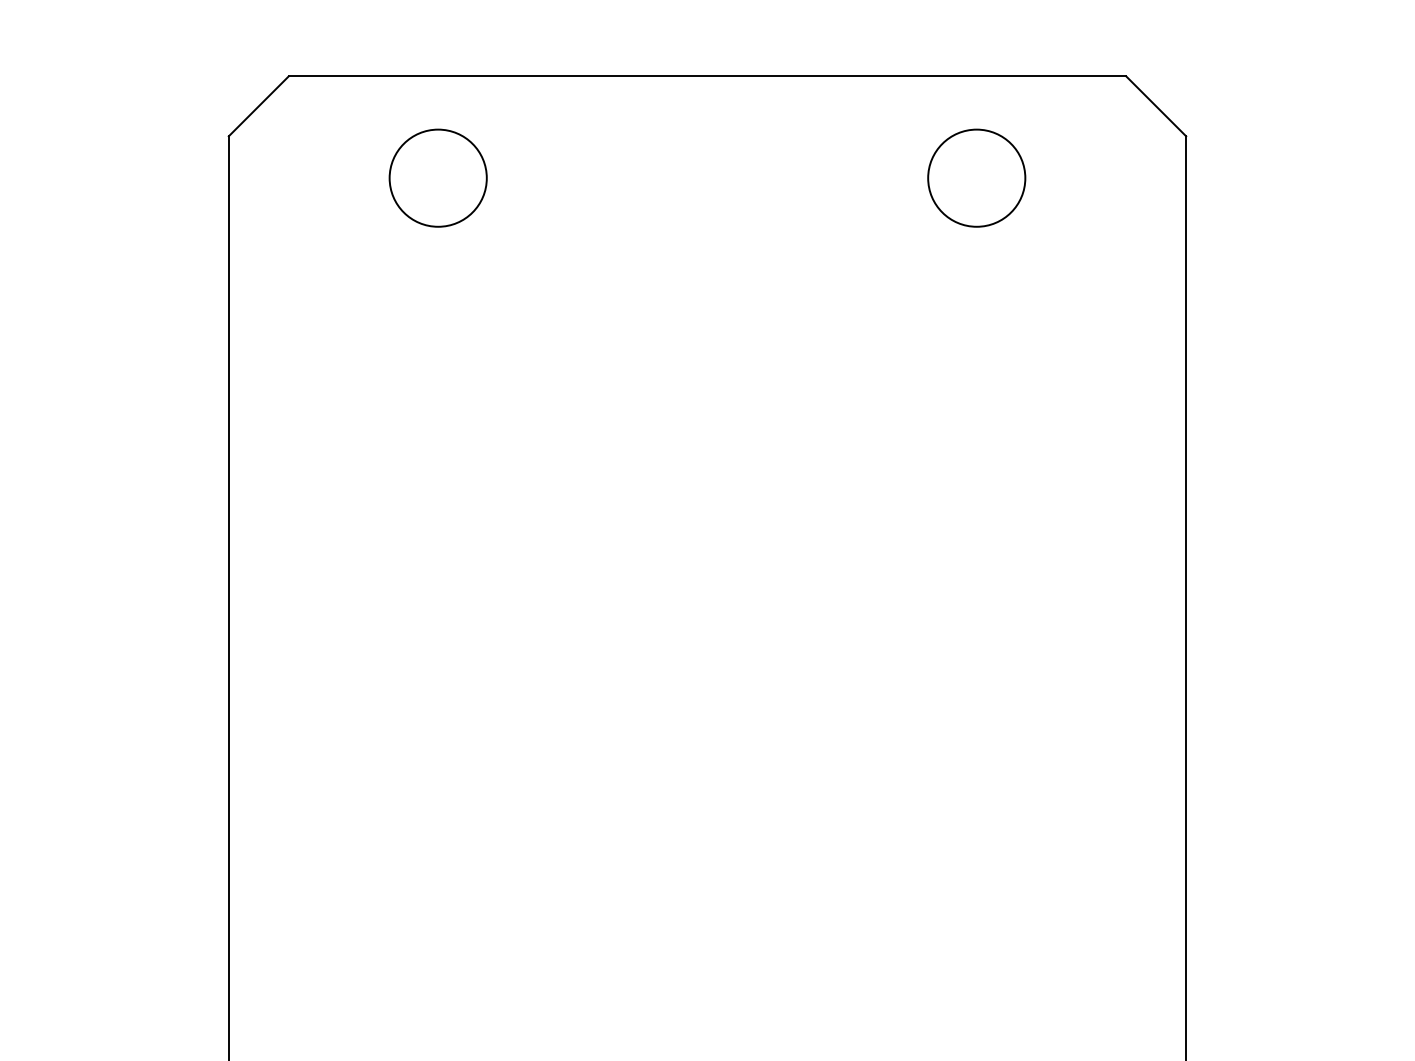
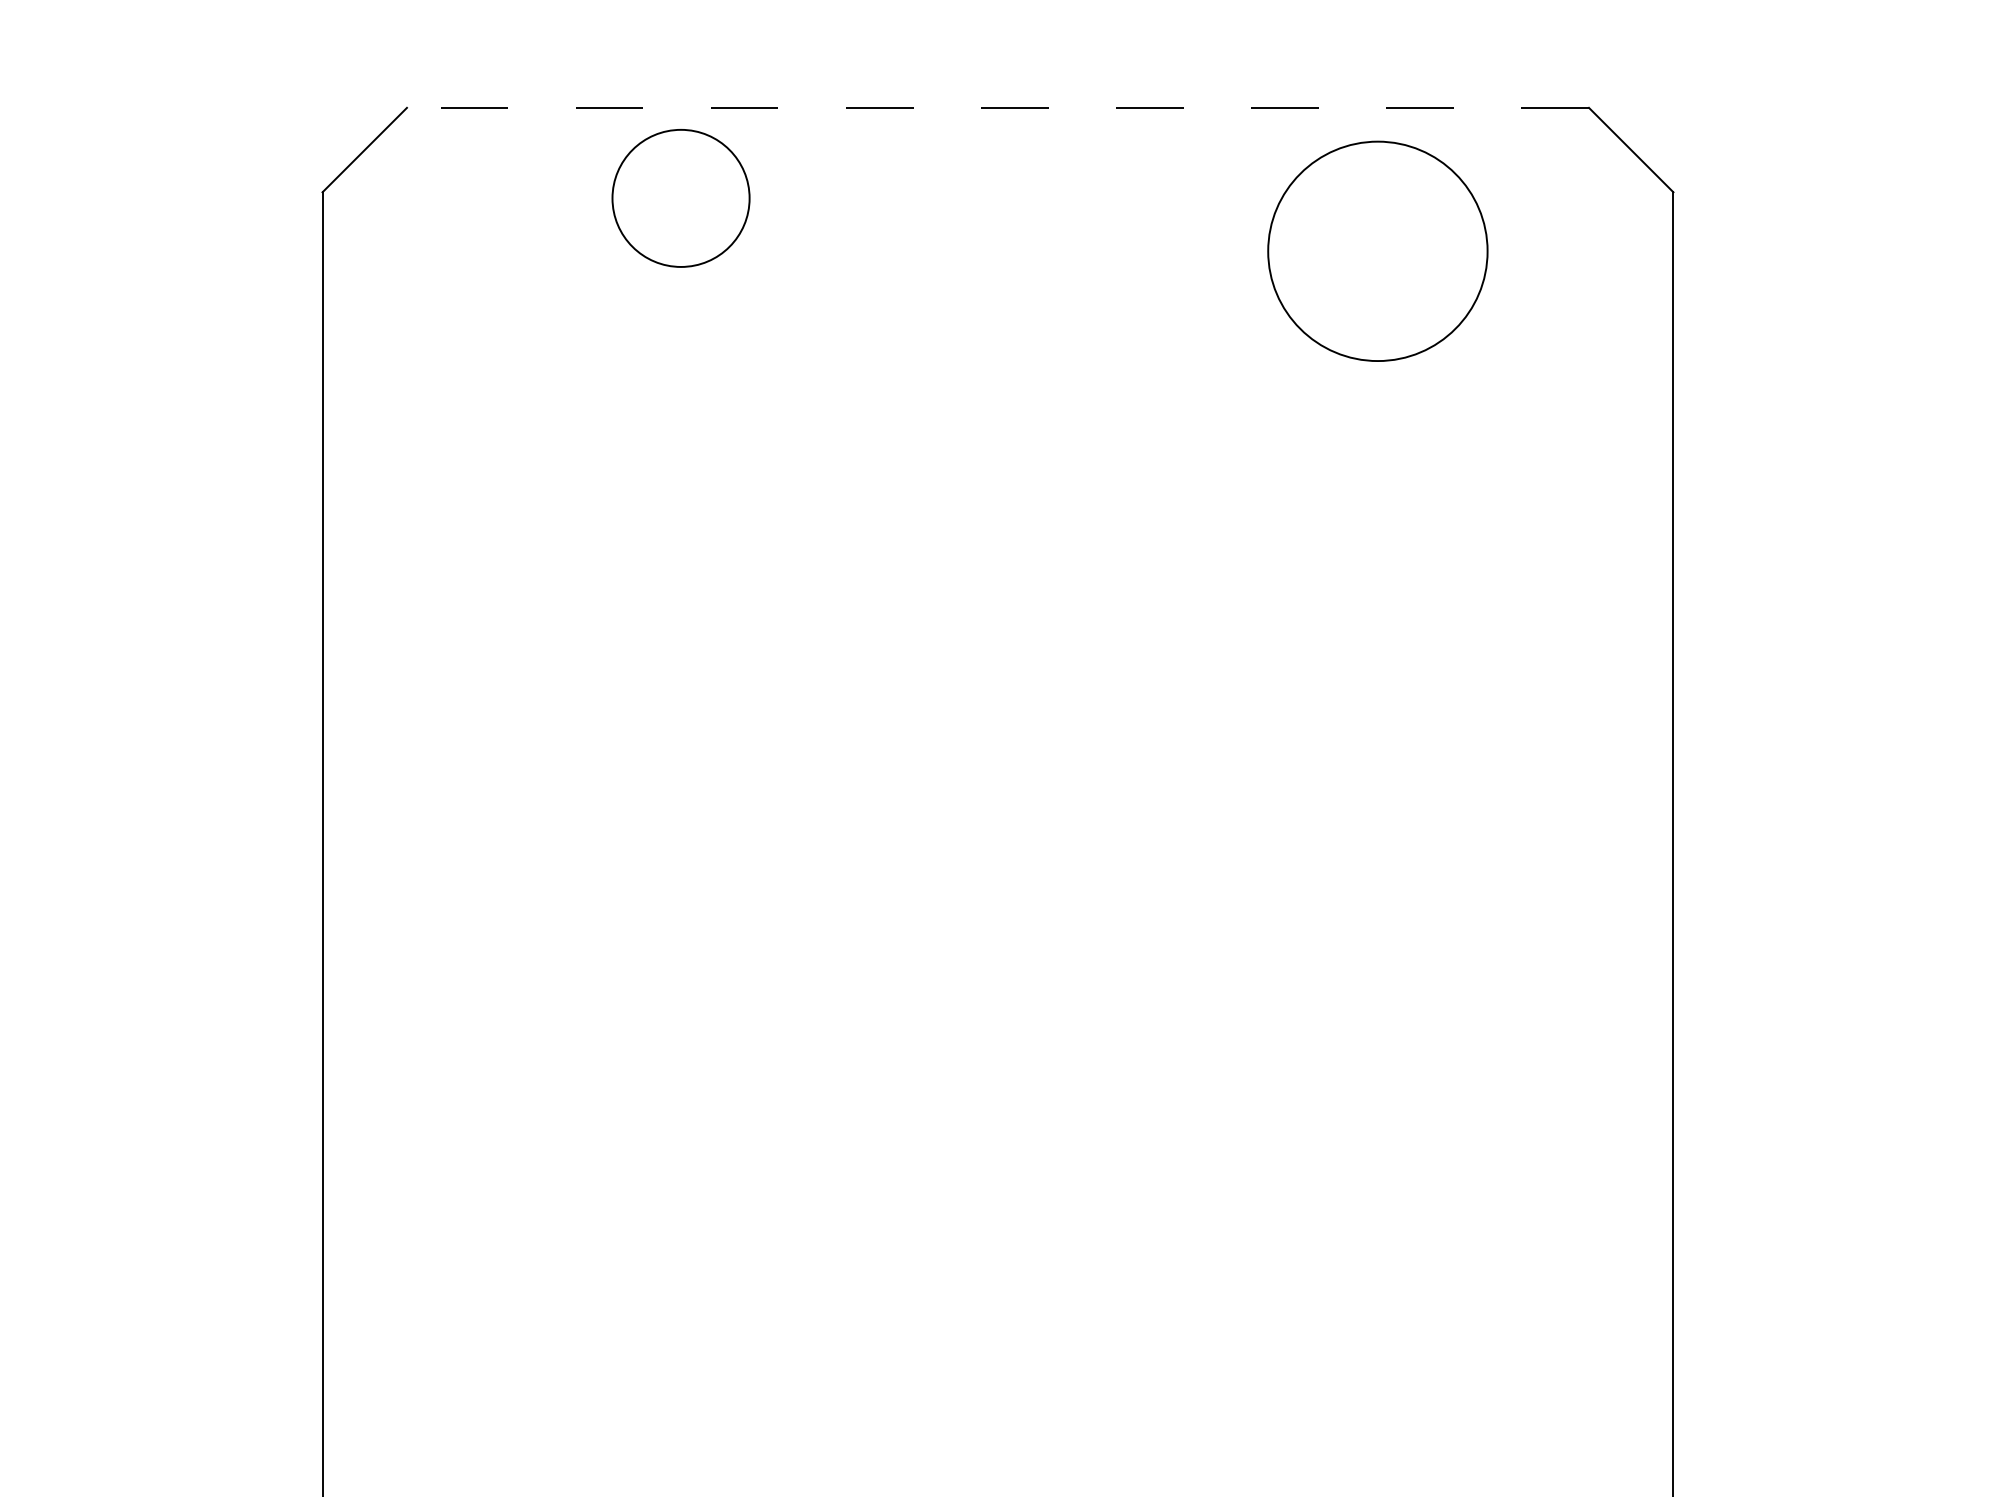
line: (707, 76) -> (997, 107), solid -> dashed
circle: (437, 178) -> (680, 198), moved
circle: (976, 178) -> (1377, 251), size x1.6

